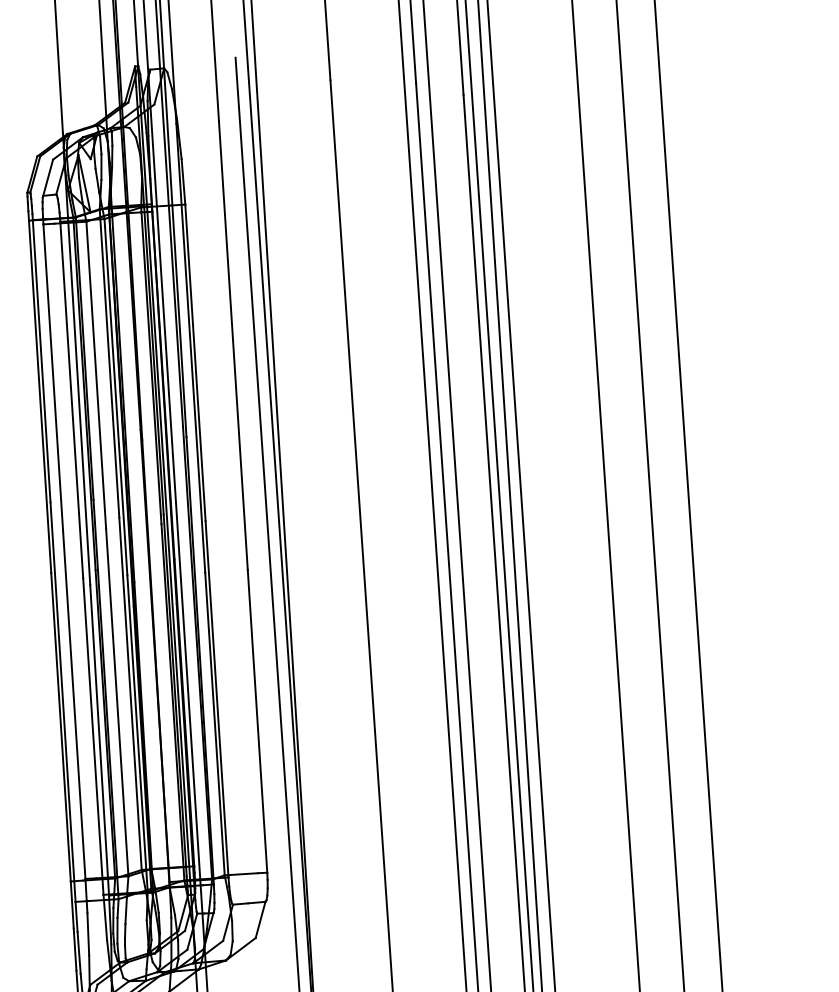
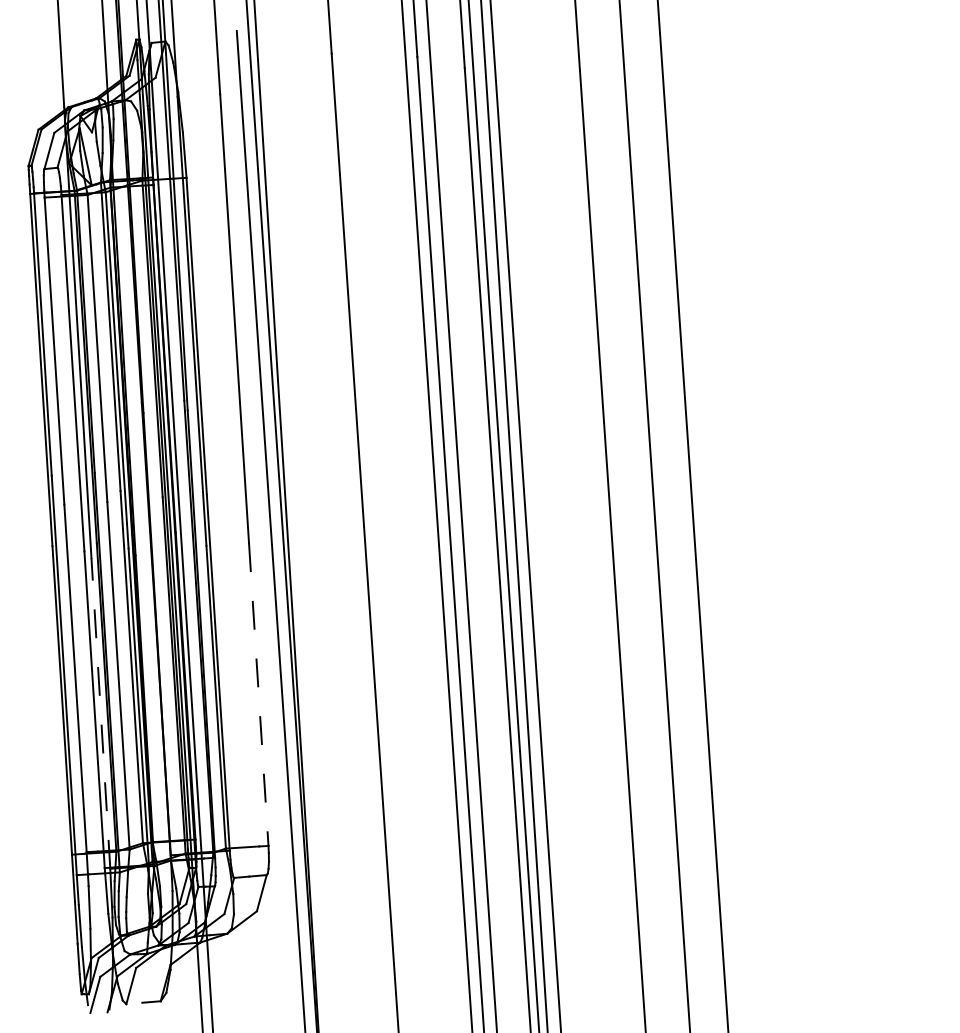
line: (257, 721) -> (258, 694), solid -> dashed
line: (99, 740) -> (100, 713), solid -> dashed

